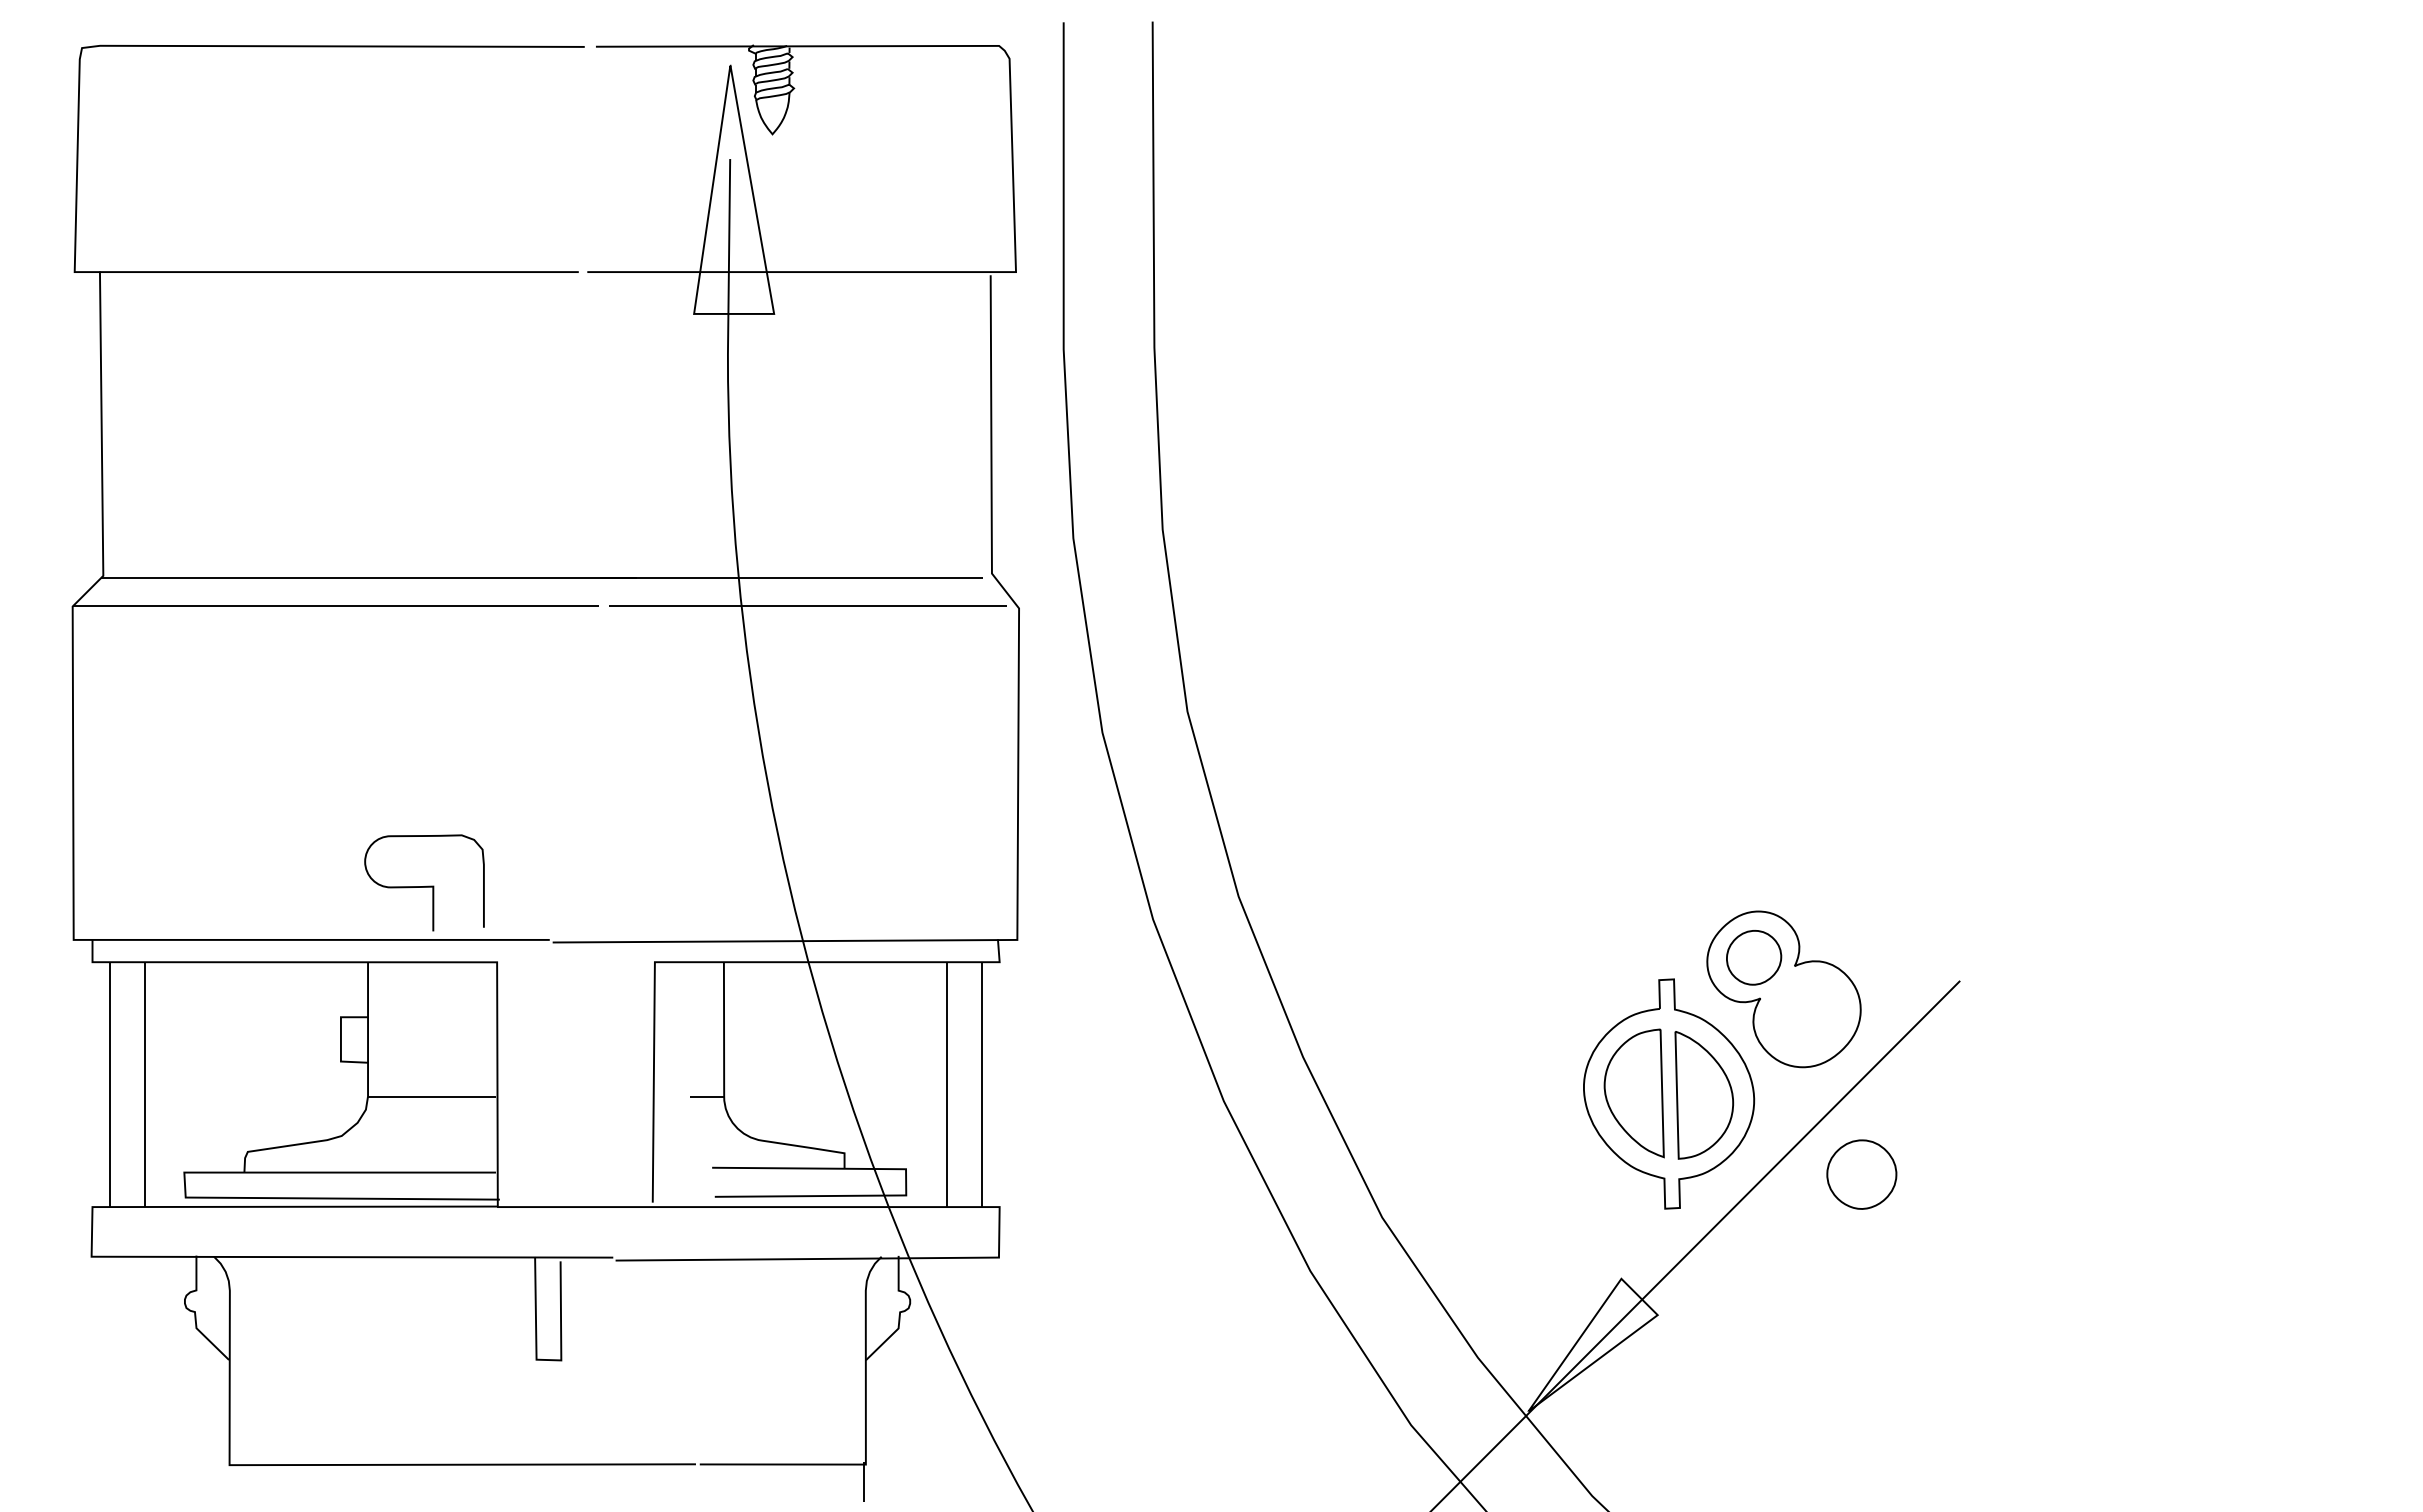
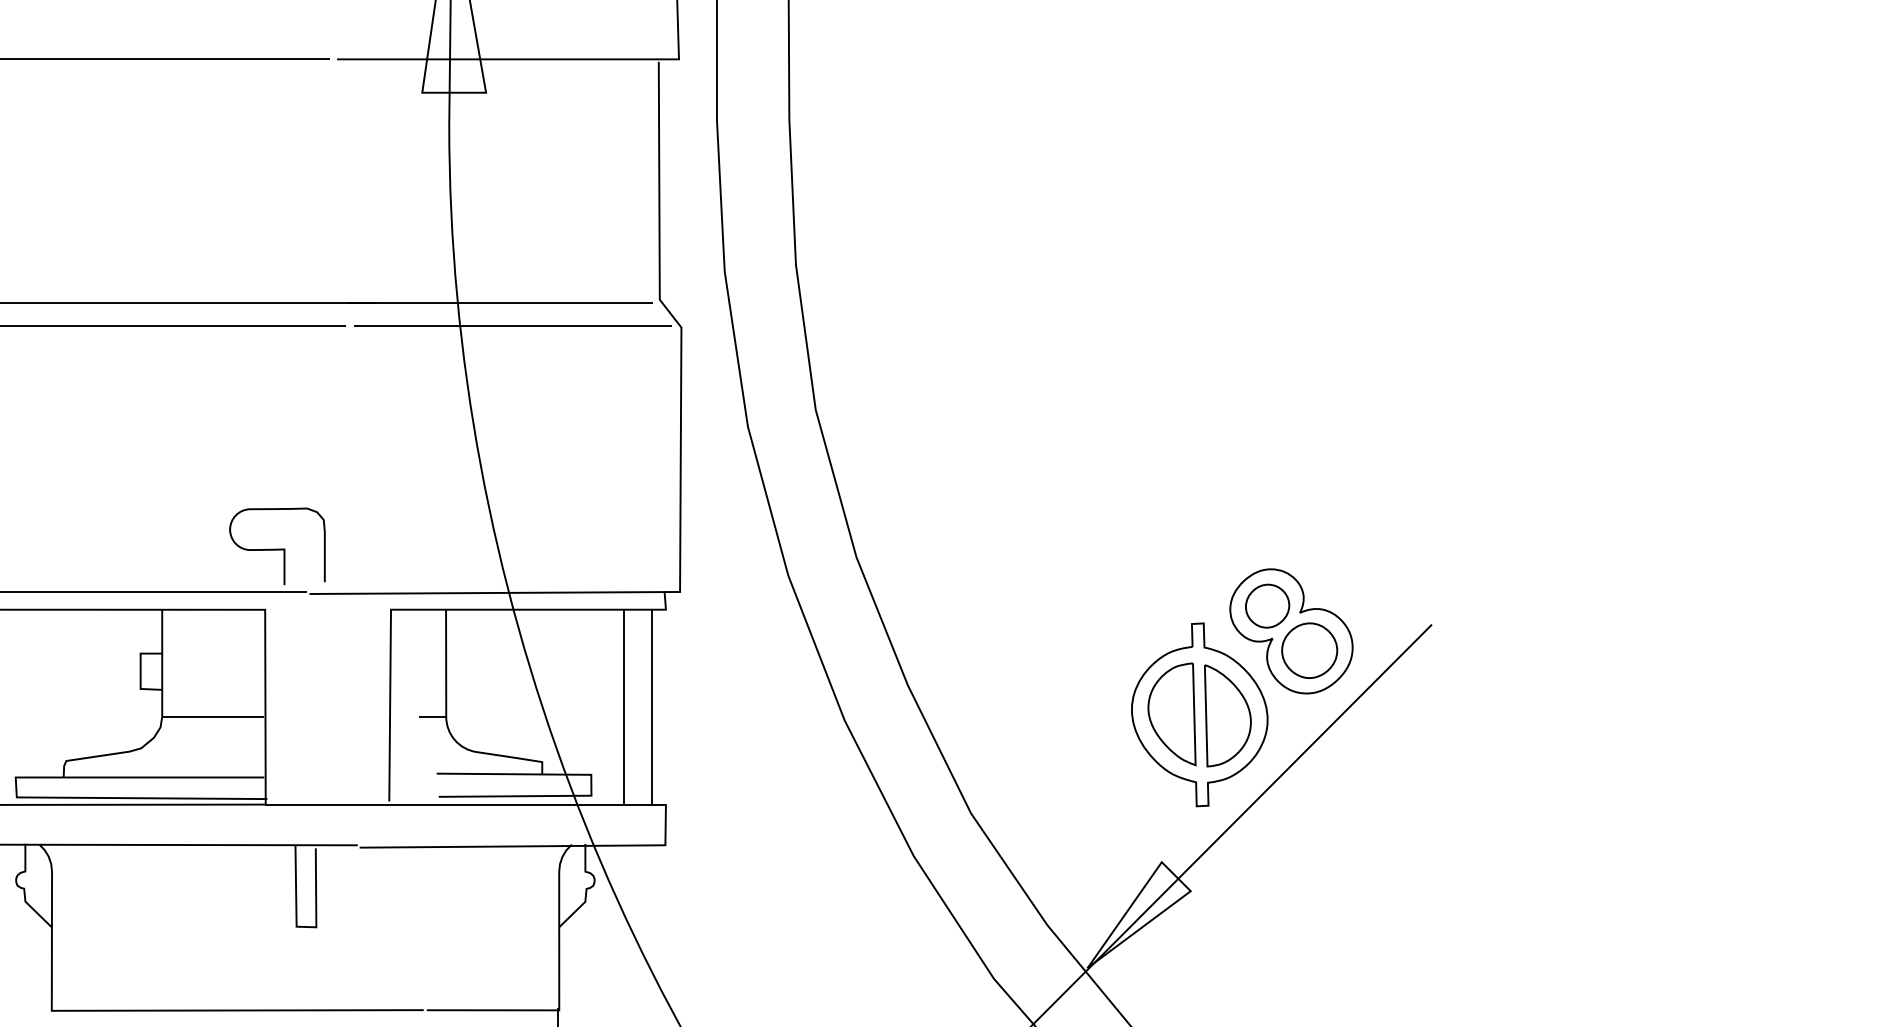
curve: (426, 885) -> (279, 548), moved
part: (1861, 1174) -> (1309, 650), moved

